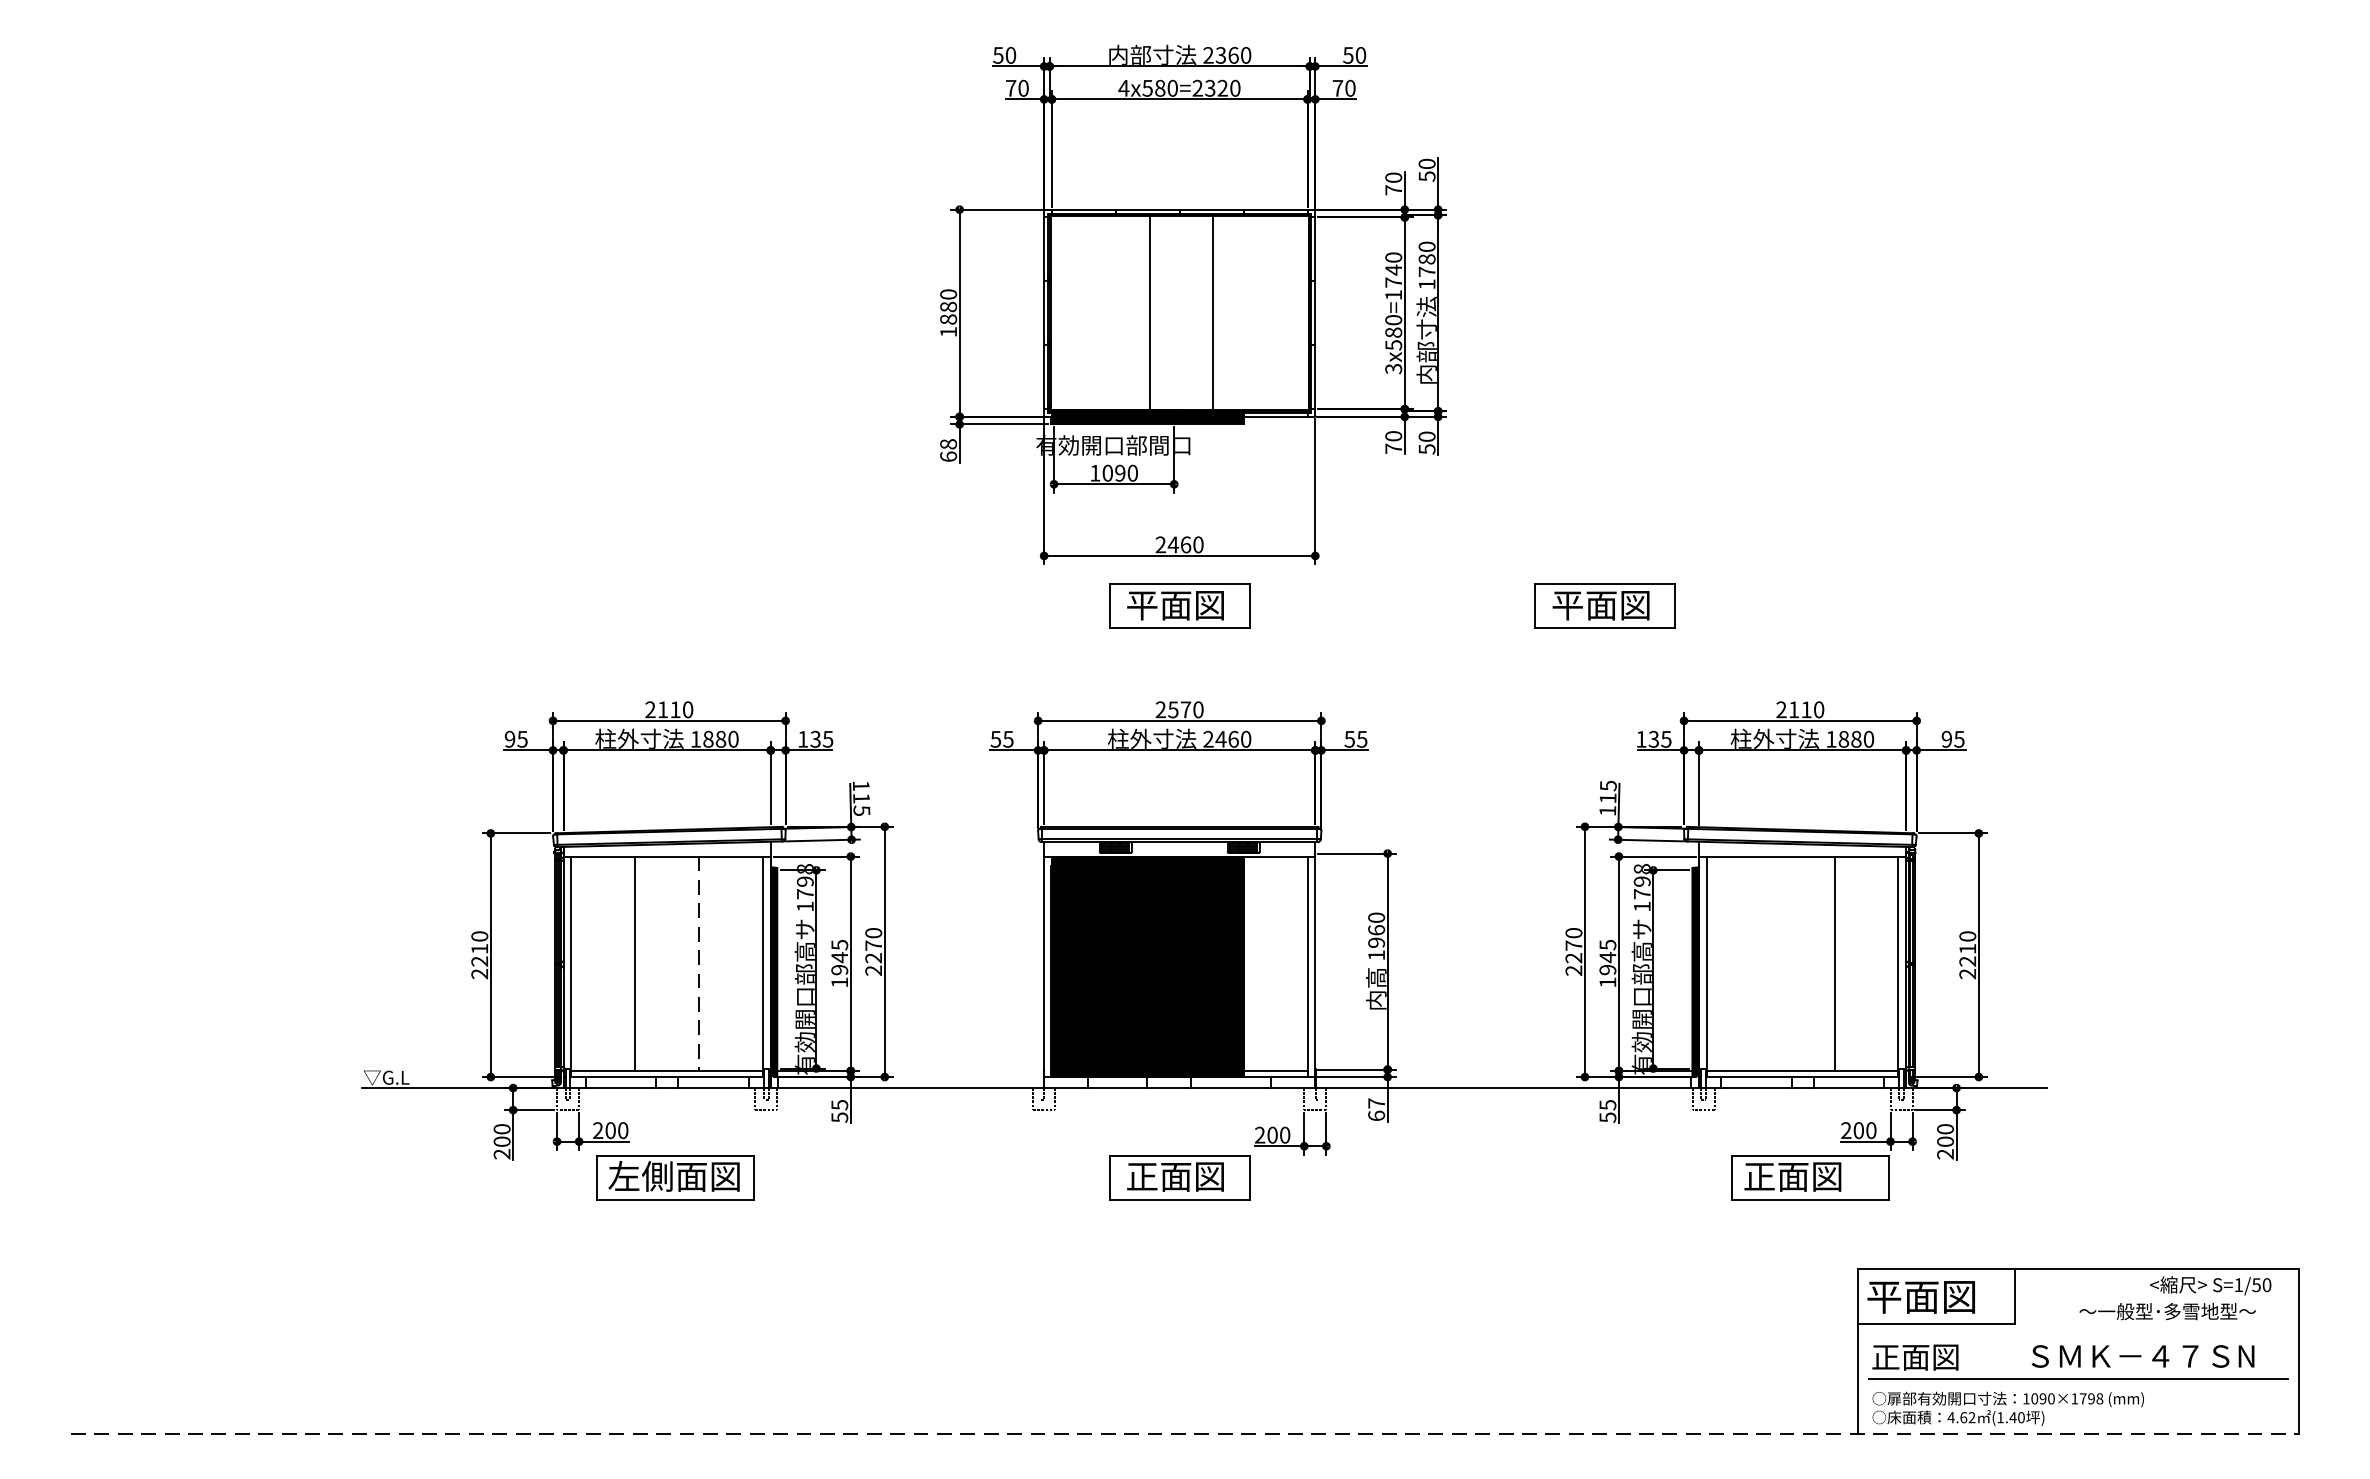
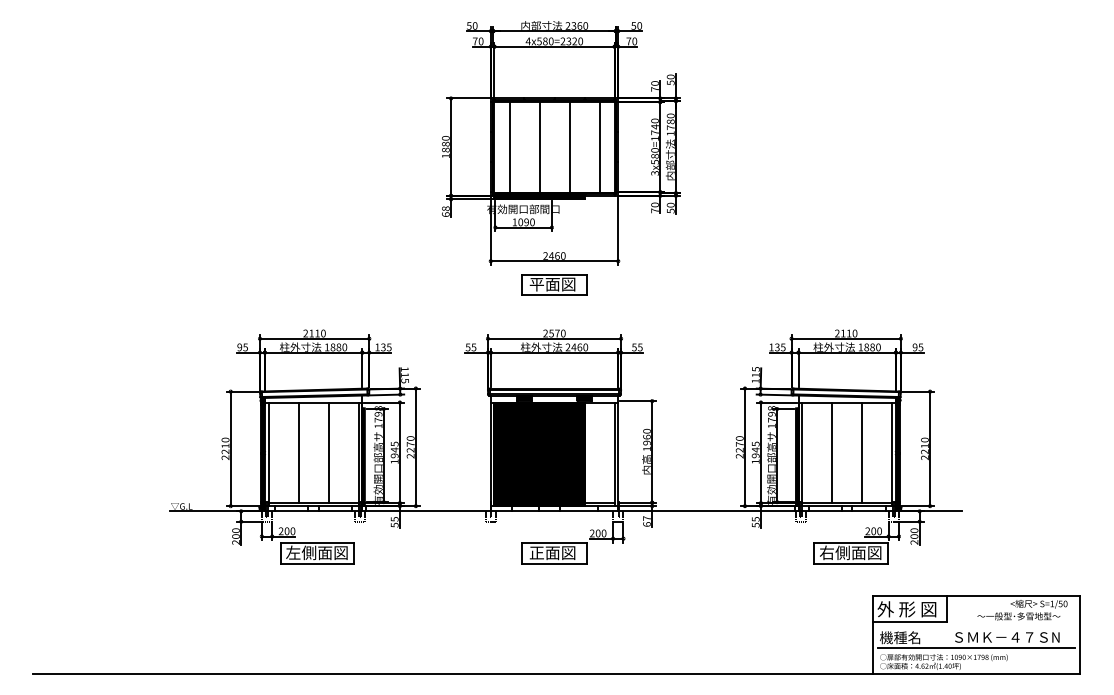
line: (1086, 311) -> (510, 146), added
line: (1277, 311) -> (600, 146), added
part: (1605, 605) -> (754, 284), removed
line: (1771, 962) -> (832, 452), added
line: (698, 965) -> (328, 453), dashed -> solid
text: (1809, 1175) -> (850, 552), 正面図 -> 右側面図
text: (1928, 1296) -> (906, 609), 平面図 -> 外 形 図
text: (1915, 1356) -> (900, 637), 正面図 -> 機種名
line: (1183, 1435) -> (556, 674), dashed -> solid

